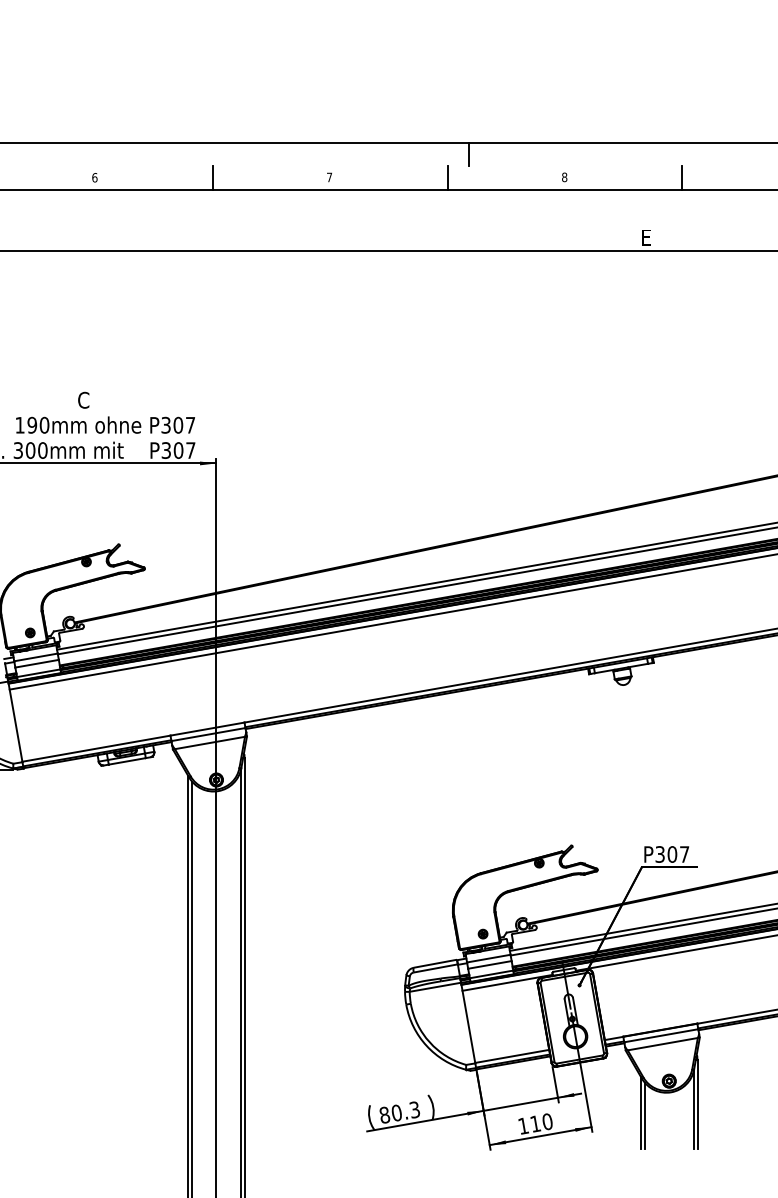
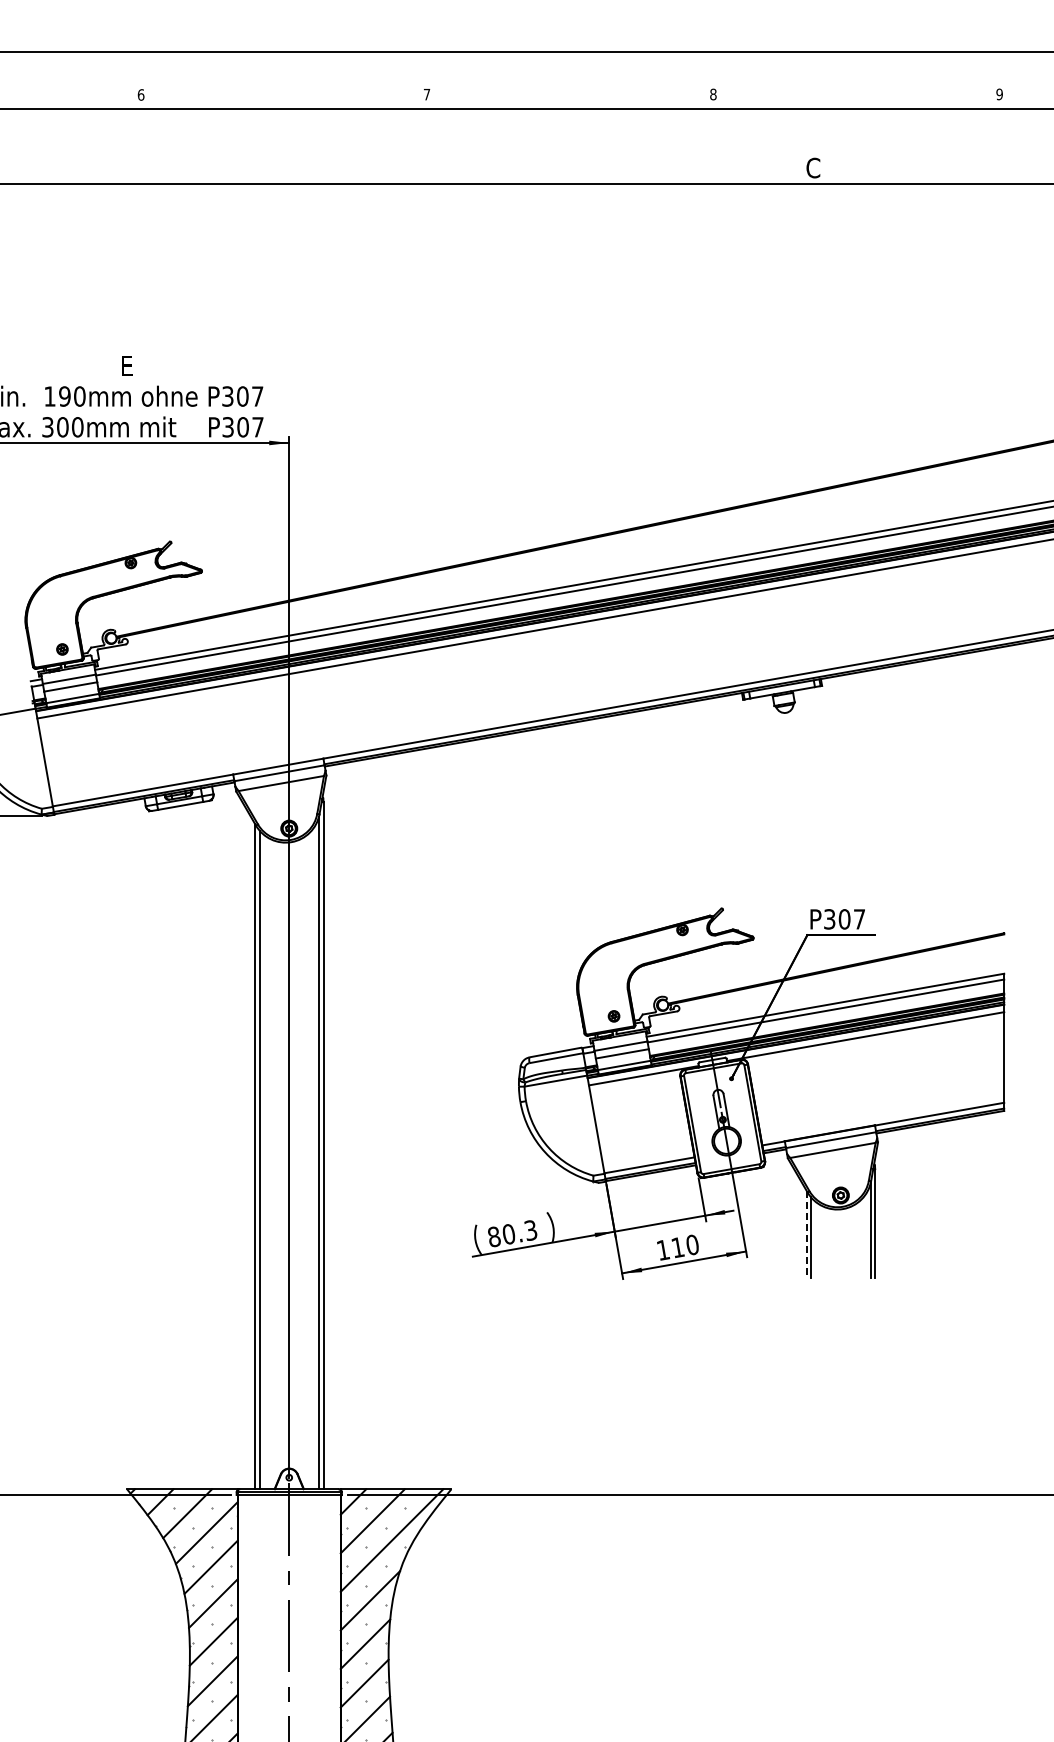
line: (468, 154) -> (596, 66), removed
line: (212, 177) -> (284, 94), removed
line: (447, 177) -> (570, 94), removed
line: (682, 177) -> (856, 94), removed
text: (646, 237) -> (813, 167), E -> C
text: (83, 399) -> (127, 365), C -> E
line: (641, 1113) -> (806, 1234), solid -> dashed

